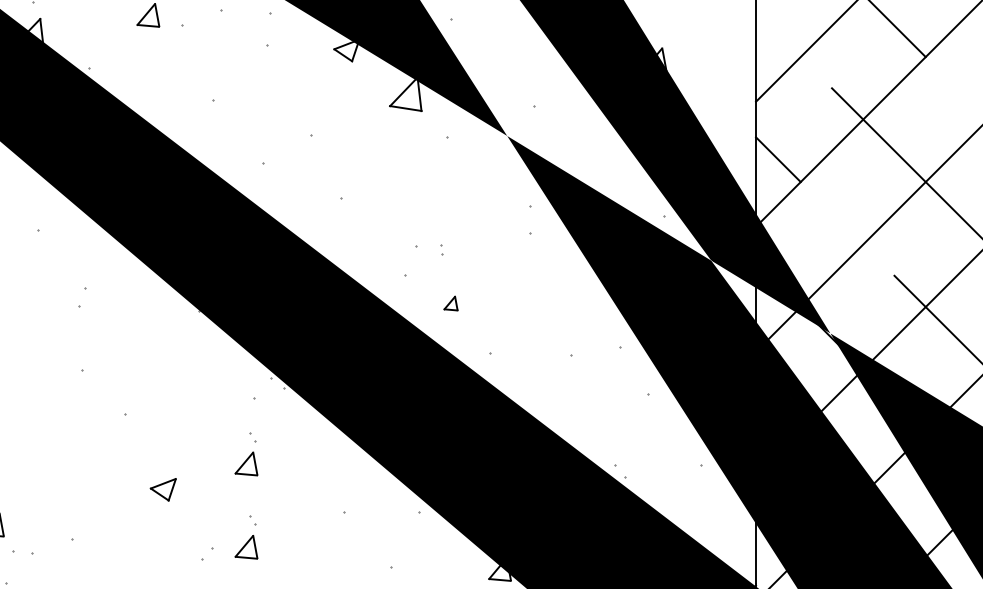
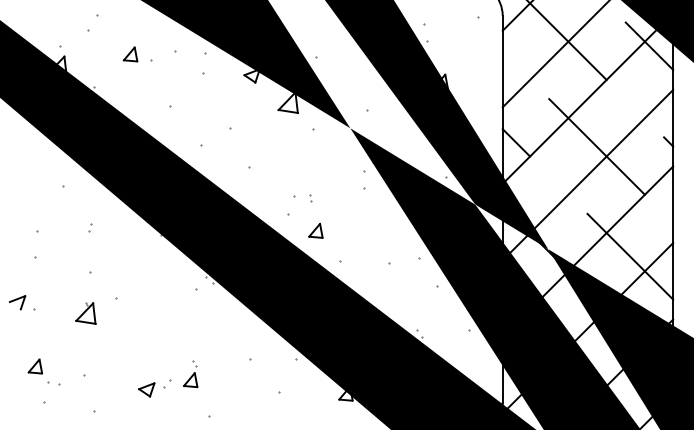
part: (82, 297) -> (90, 227), size x0.62
part: (450, 302) -> (315, 230), size x1.67
part: (74, 438) -> (85, 313), added
part: (246, 454) -> (190, 323), removed
part: (162, 489) -> (146, 389), moved

